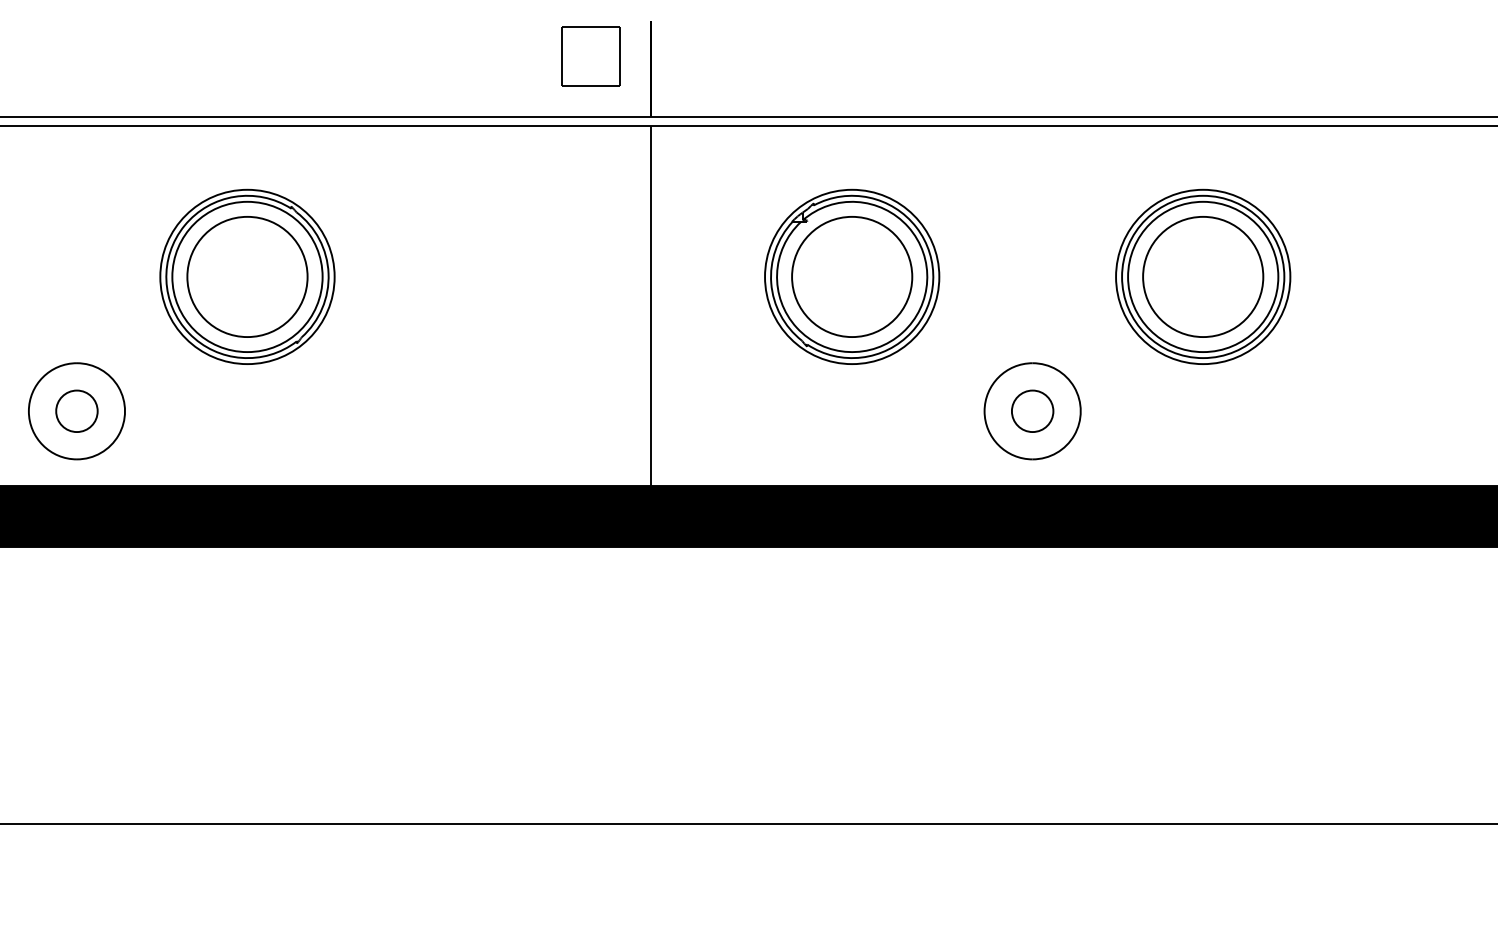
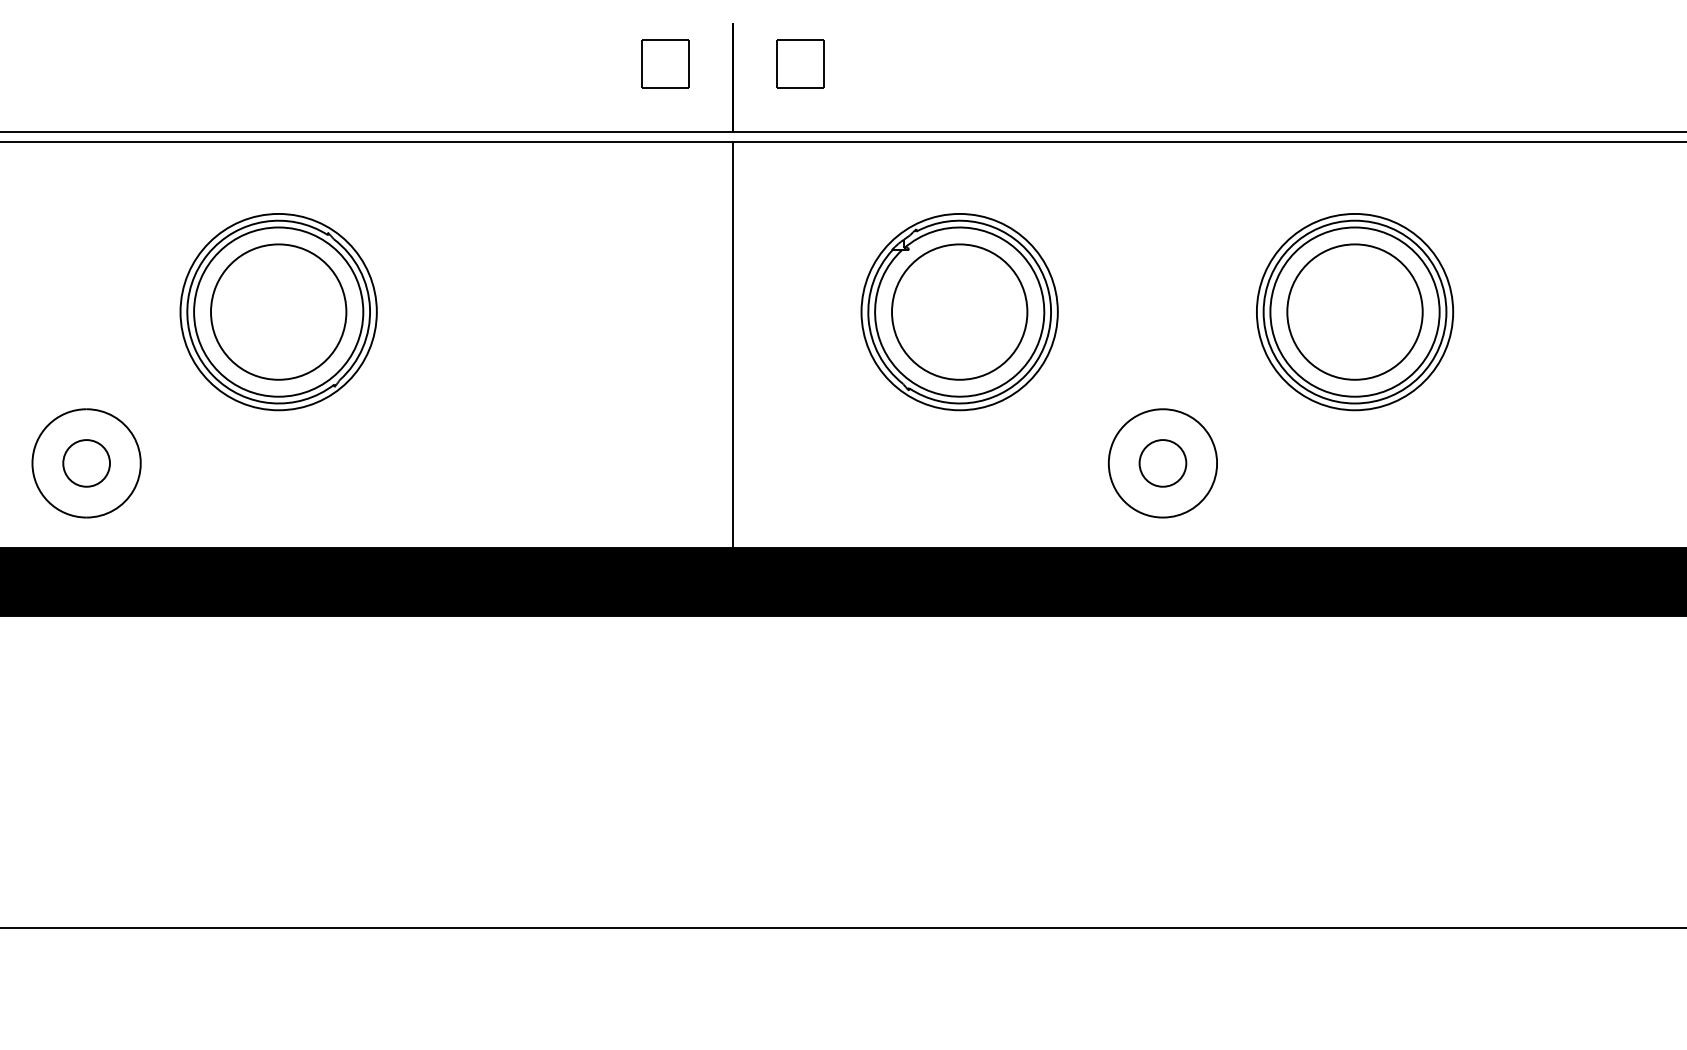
part: (590, 56) -> (664, 63), size x0.71
part: (710, 56) -> (800, 63), added

